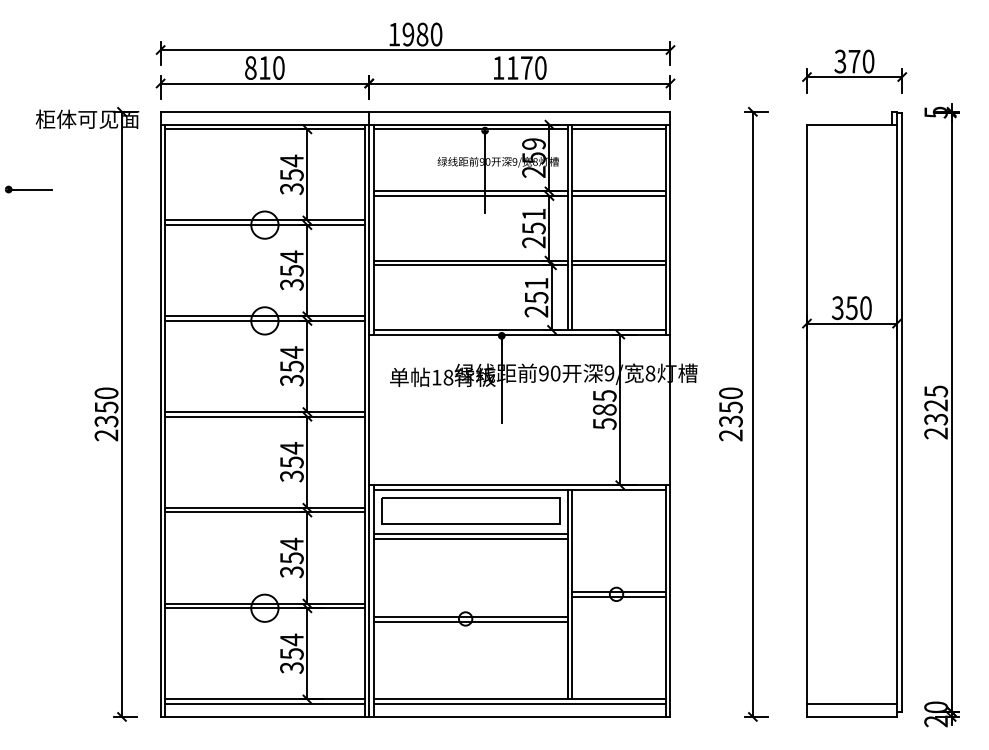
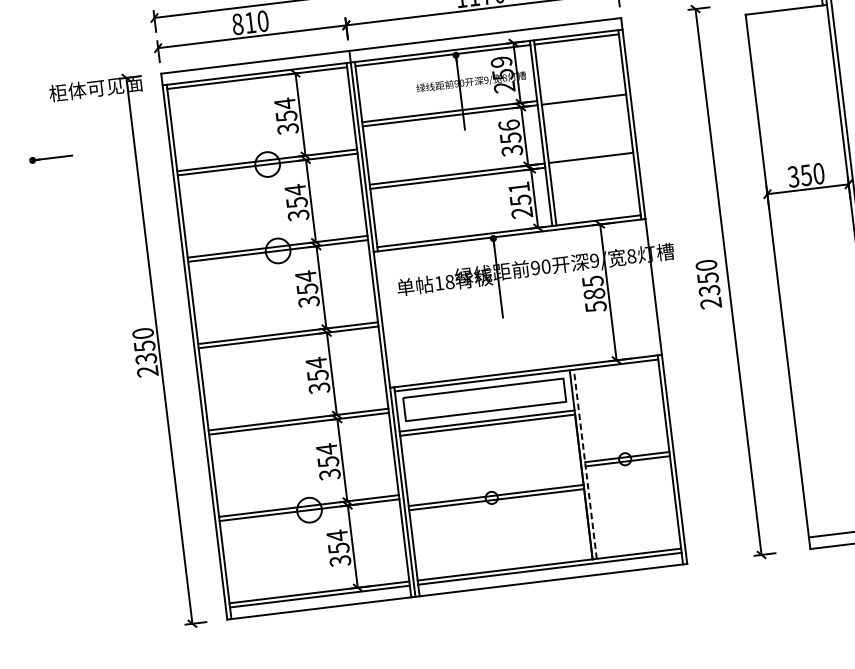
line: (618, 191) -> (582, 95), removed
text: (533, 228) -> (510, 138), 251 -> 356
line: (618, 265) -> (591, 162), removed
line: (572, 594) -> (585, 464), solid -> dashed

